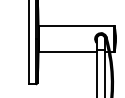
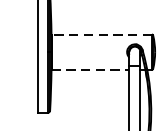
line: (76, 25) -> (102, 34), solid -> dashed
line: (68, 52) -> (91, 70), solid -> dashed

